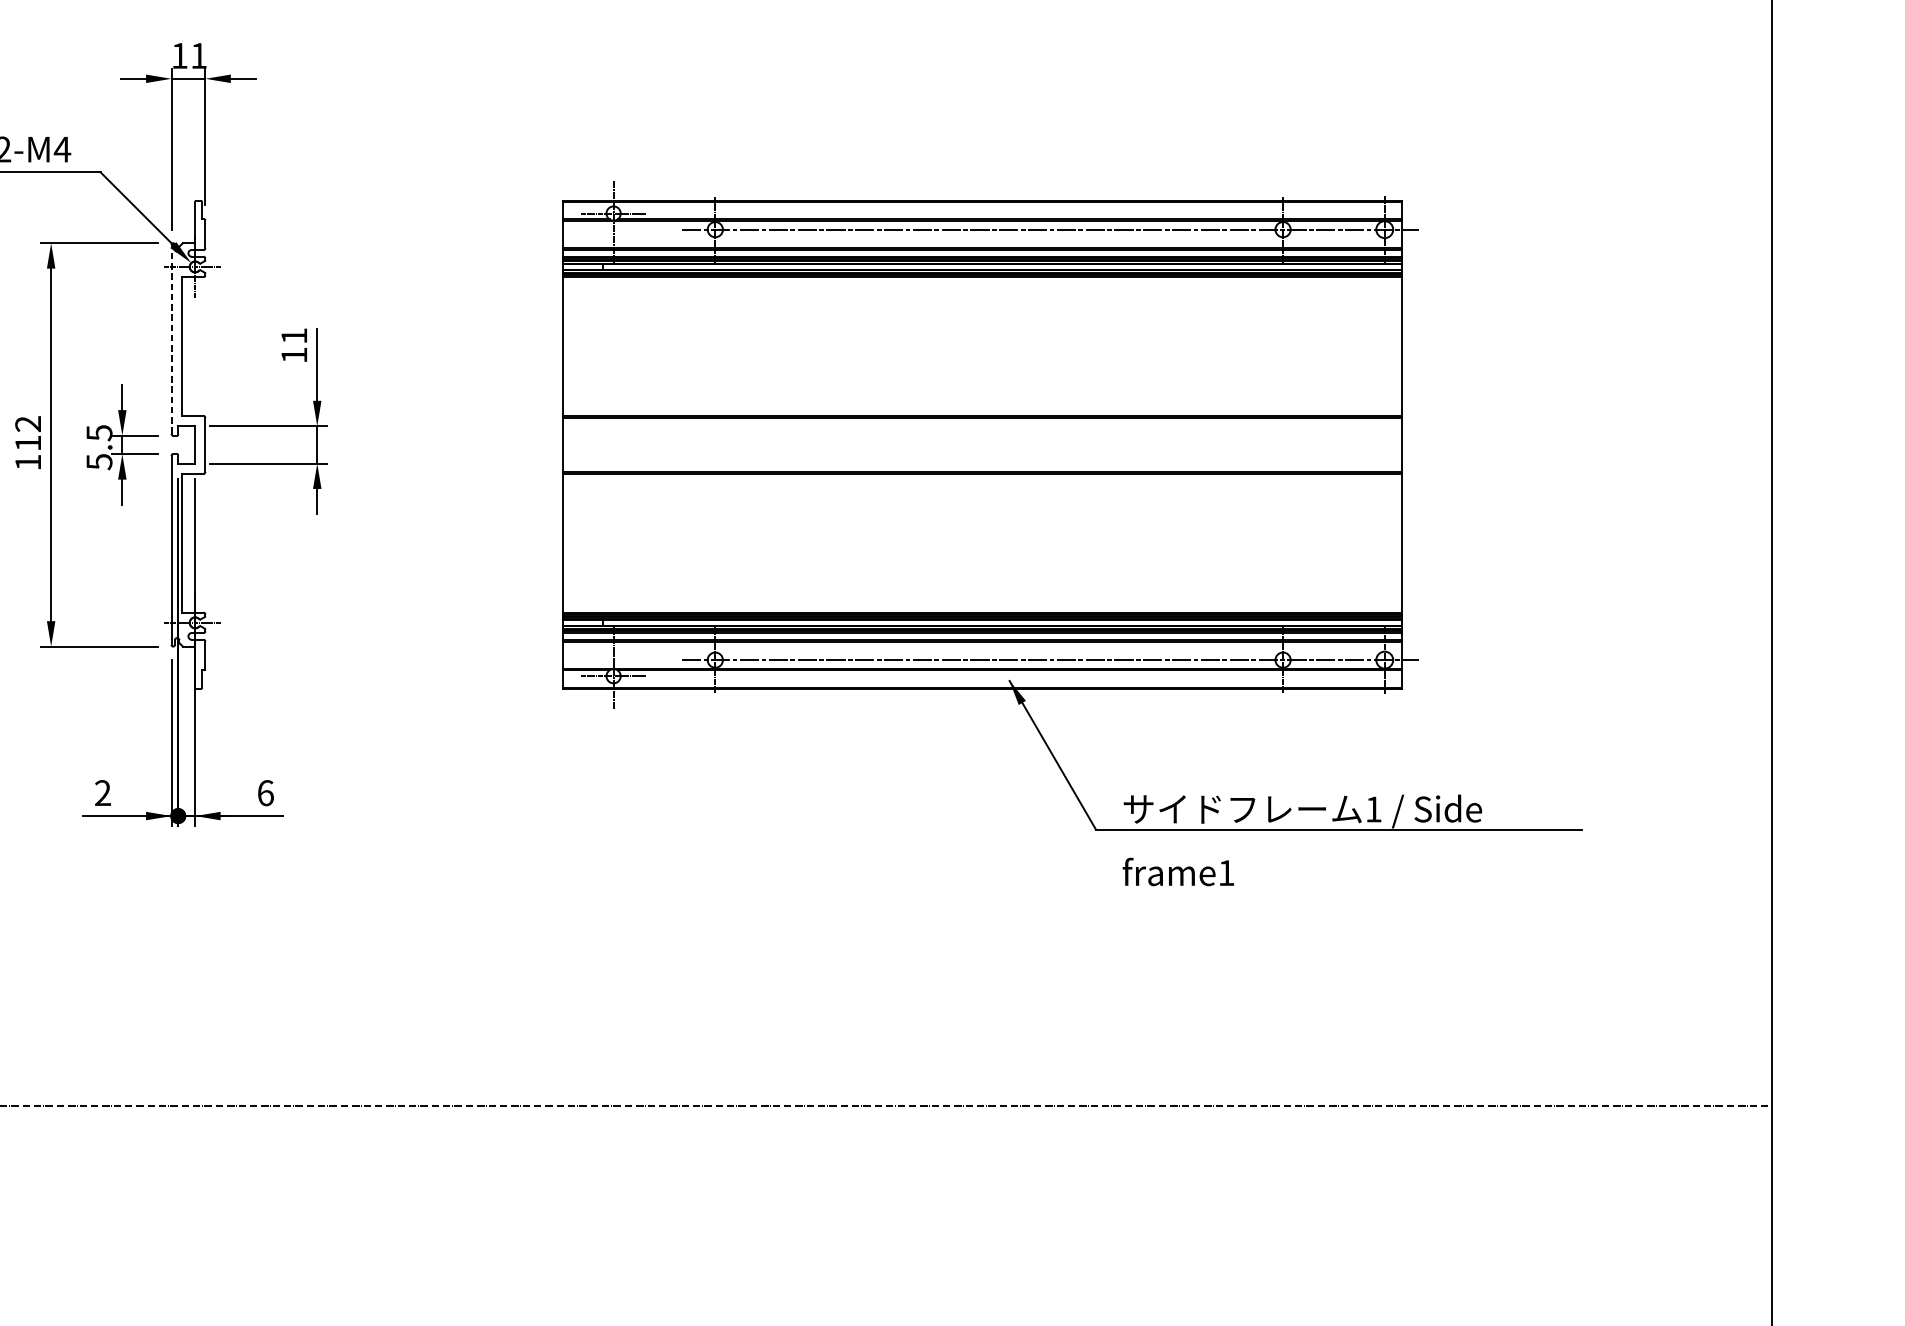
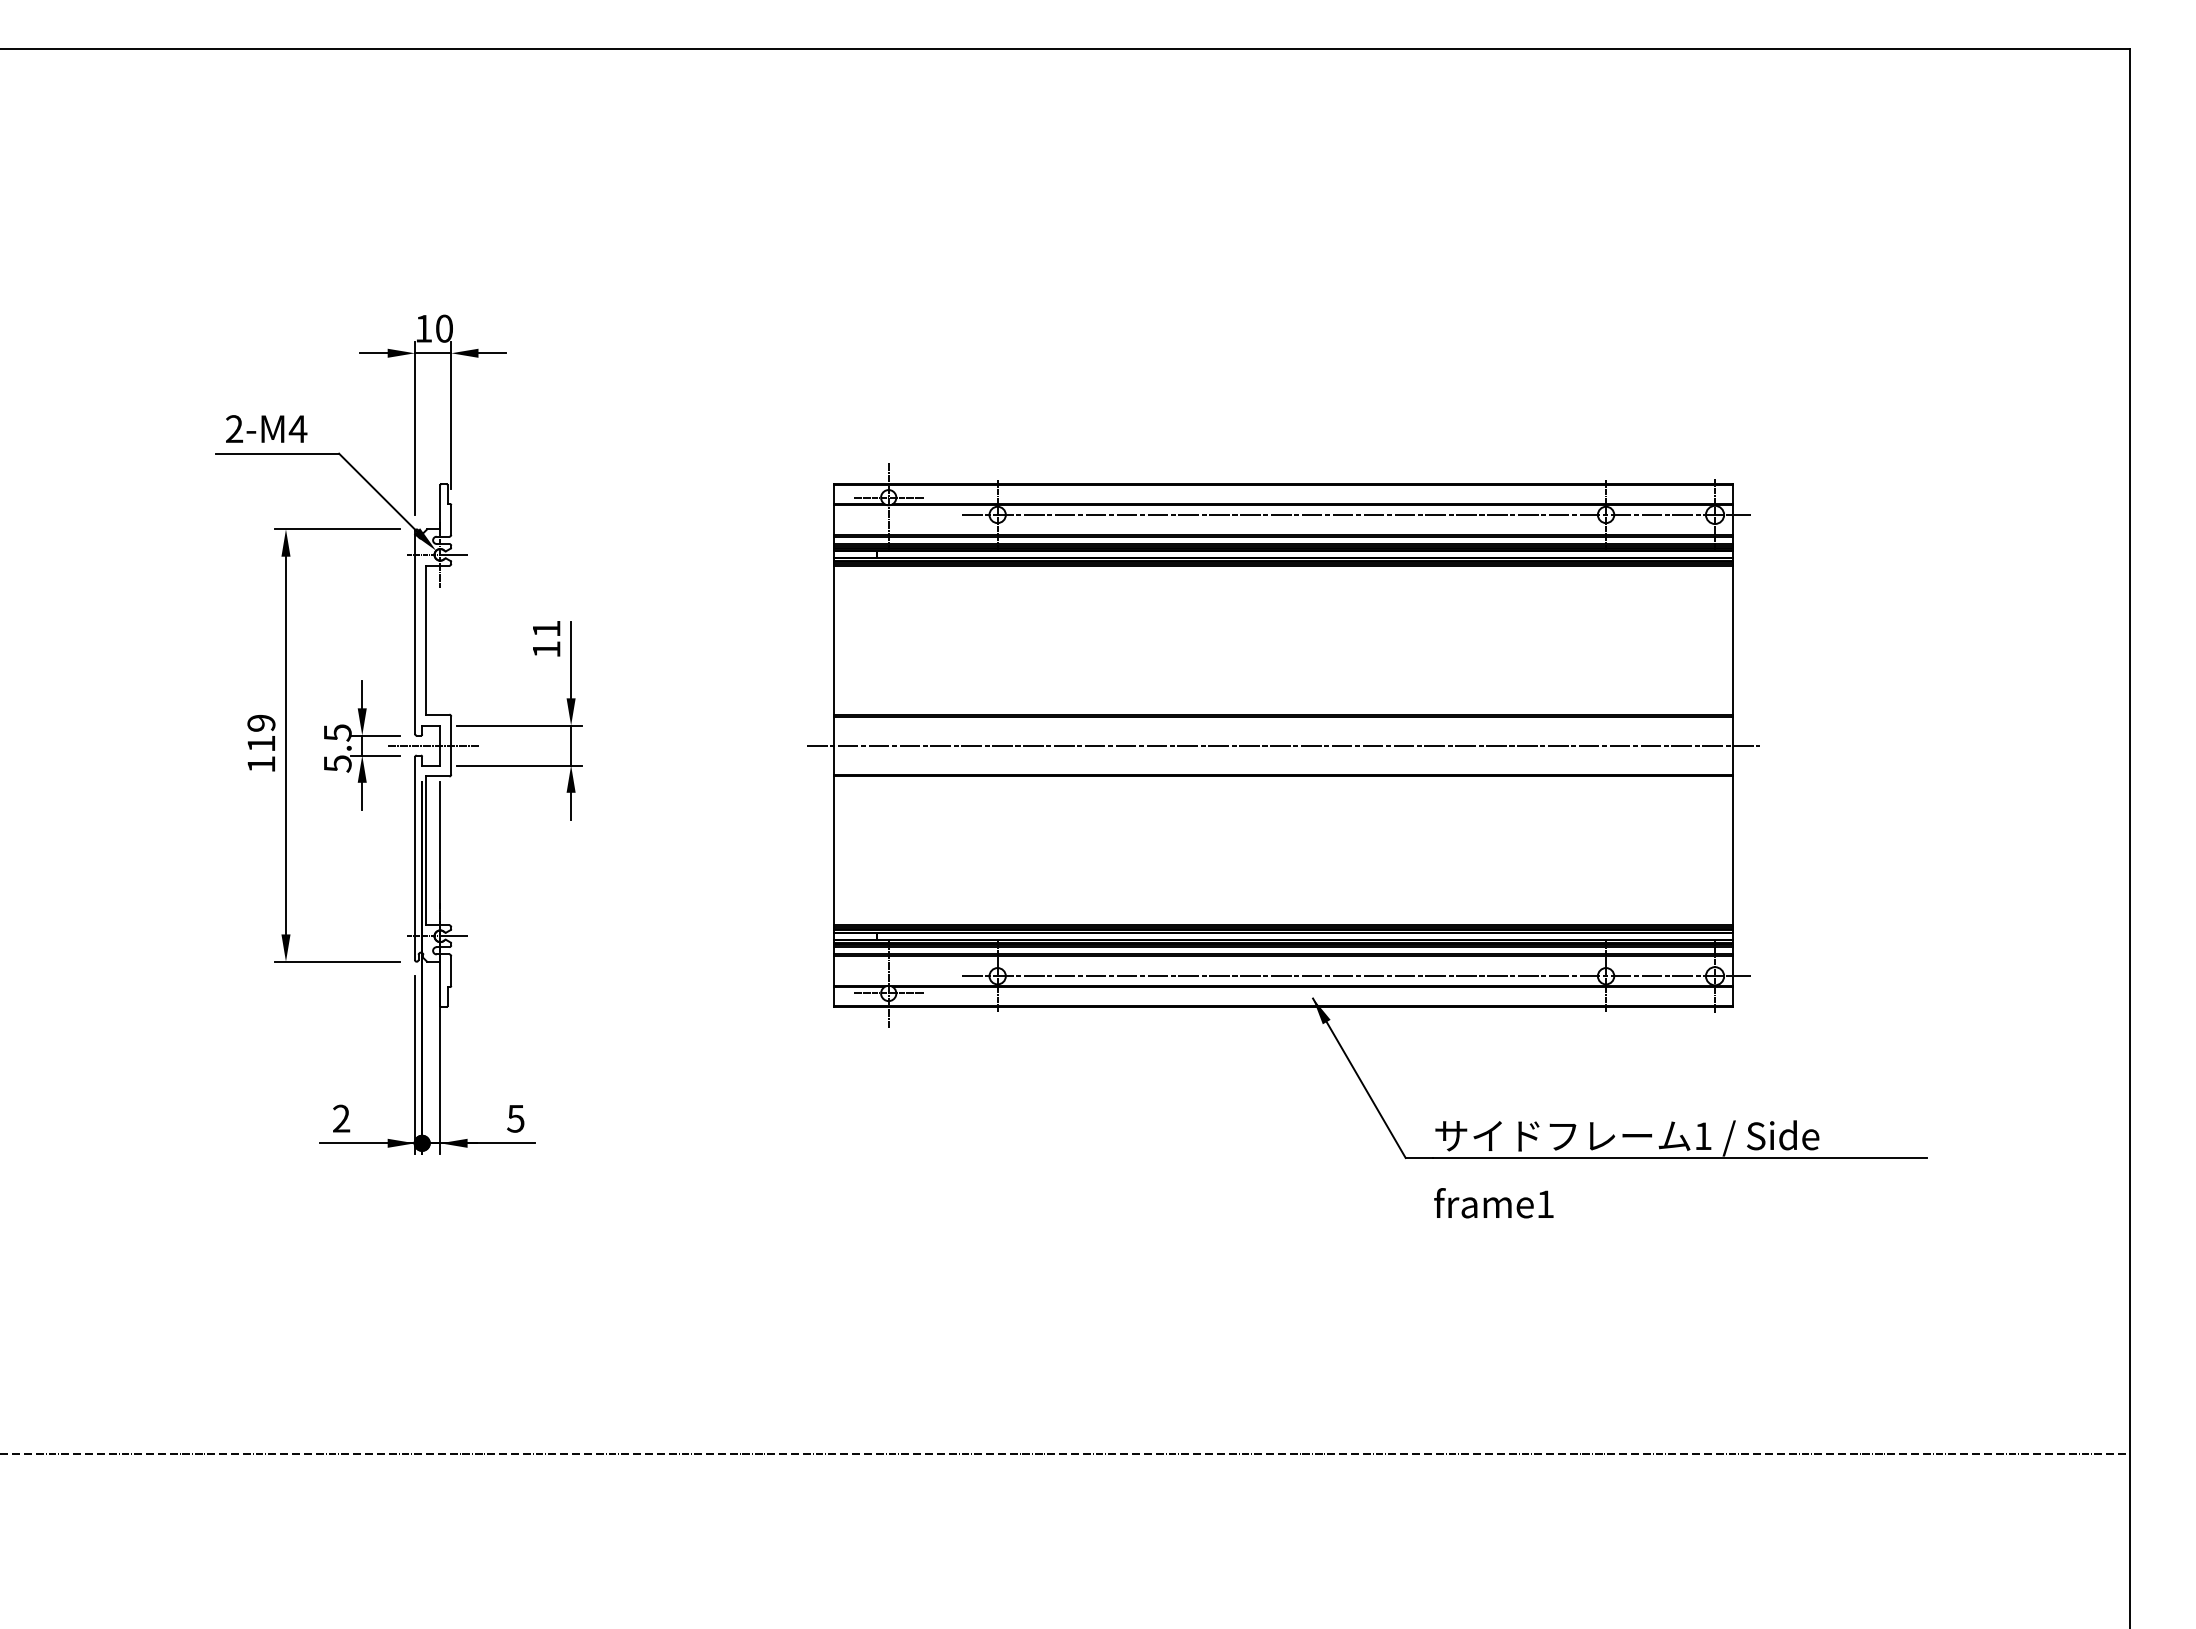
text: (199, 55) -> (444, 328), 11 -> 10
line: (171, 339) -> (414, 632), dashed -> solid
text: (28, 423) -> (261, 722), 112 -> 119
line: (187, 444) -> (432, 745), added
line: (982, 444) -> (1283, 745), added
text: (265, 792) -> (515, 1118), 6 -> 5

